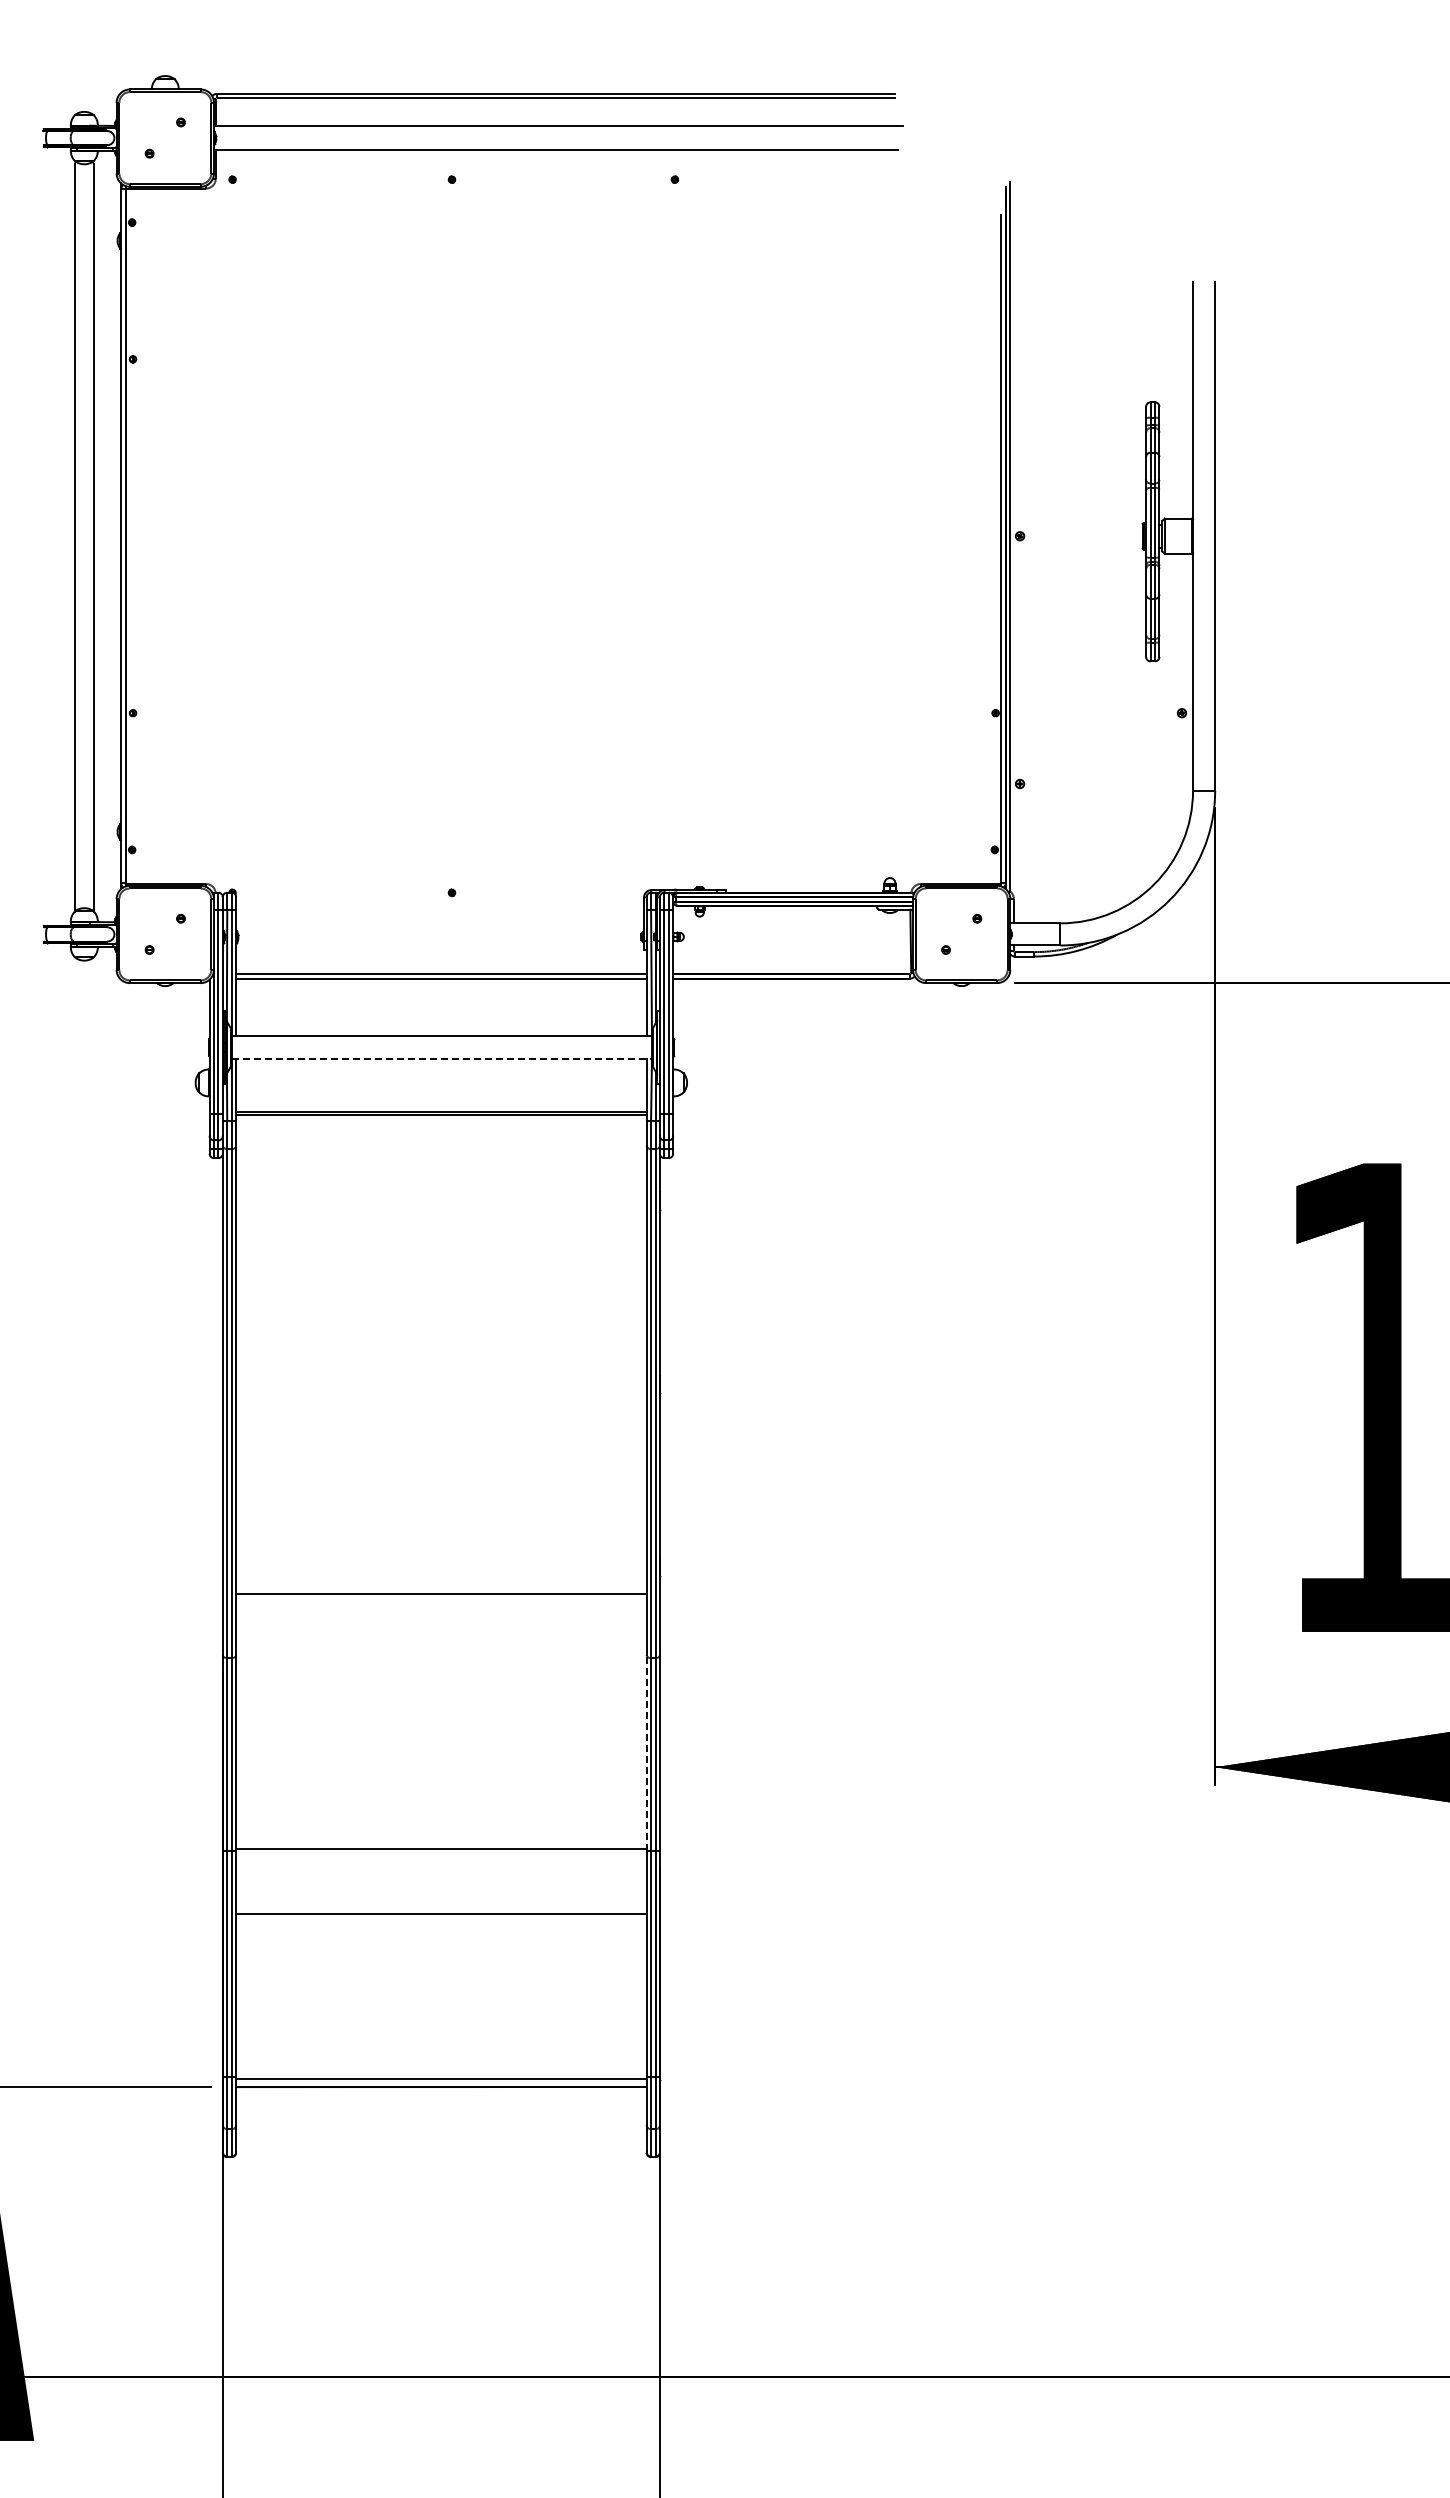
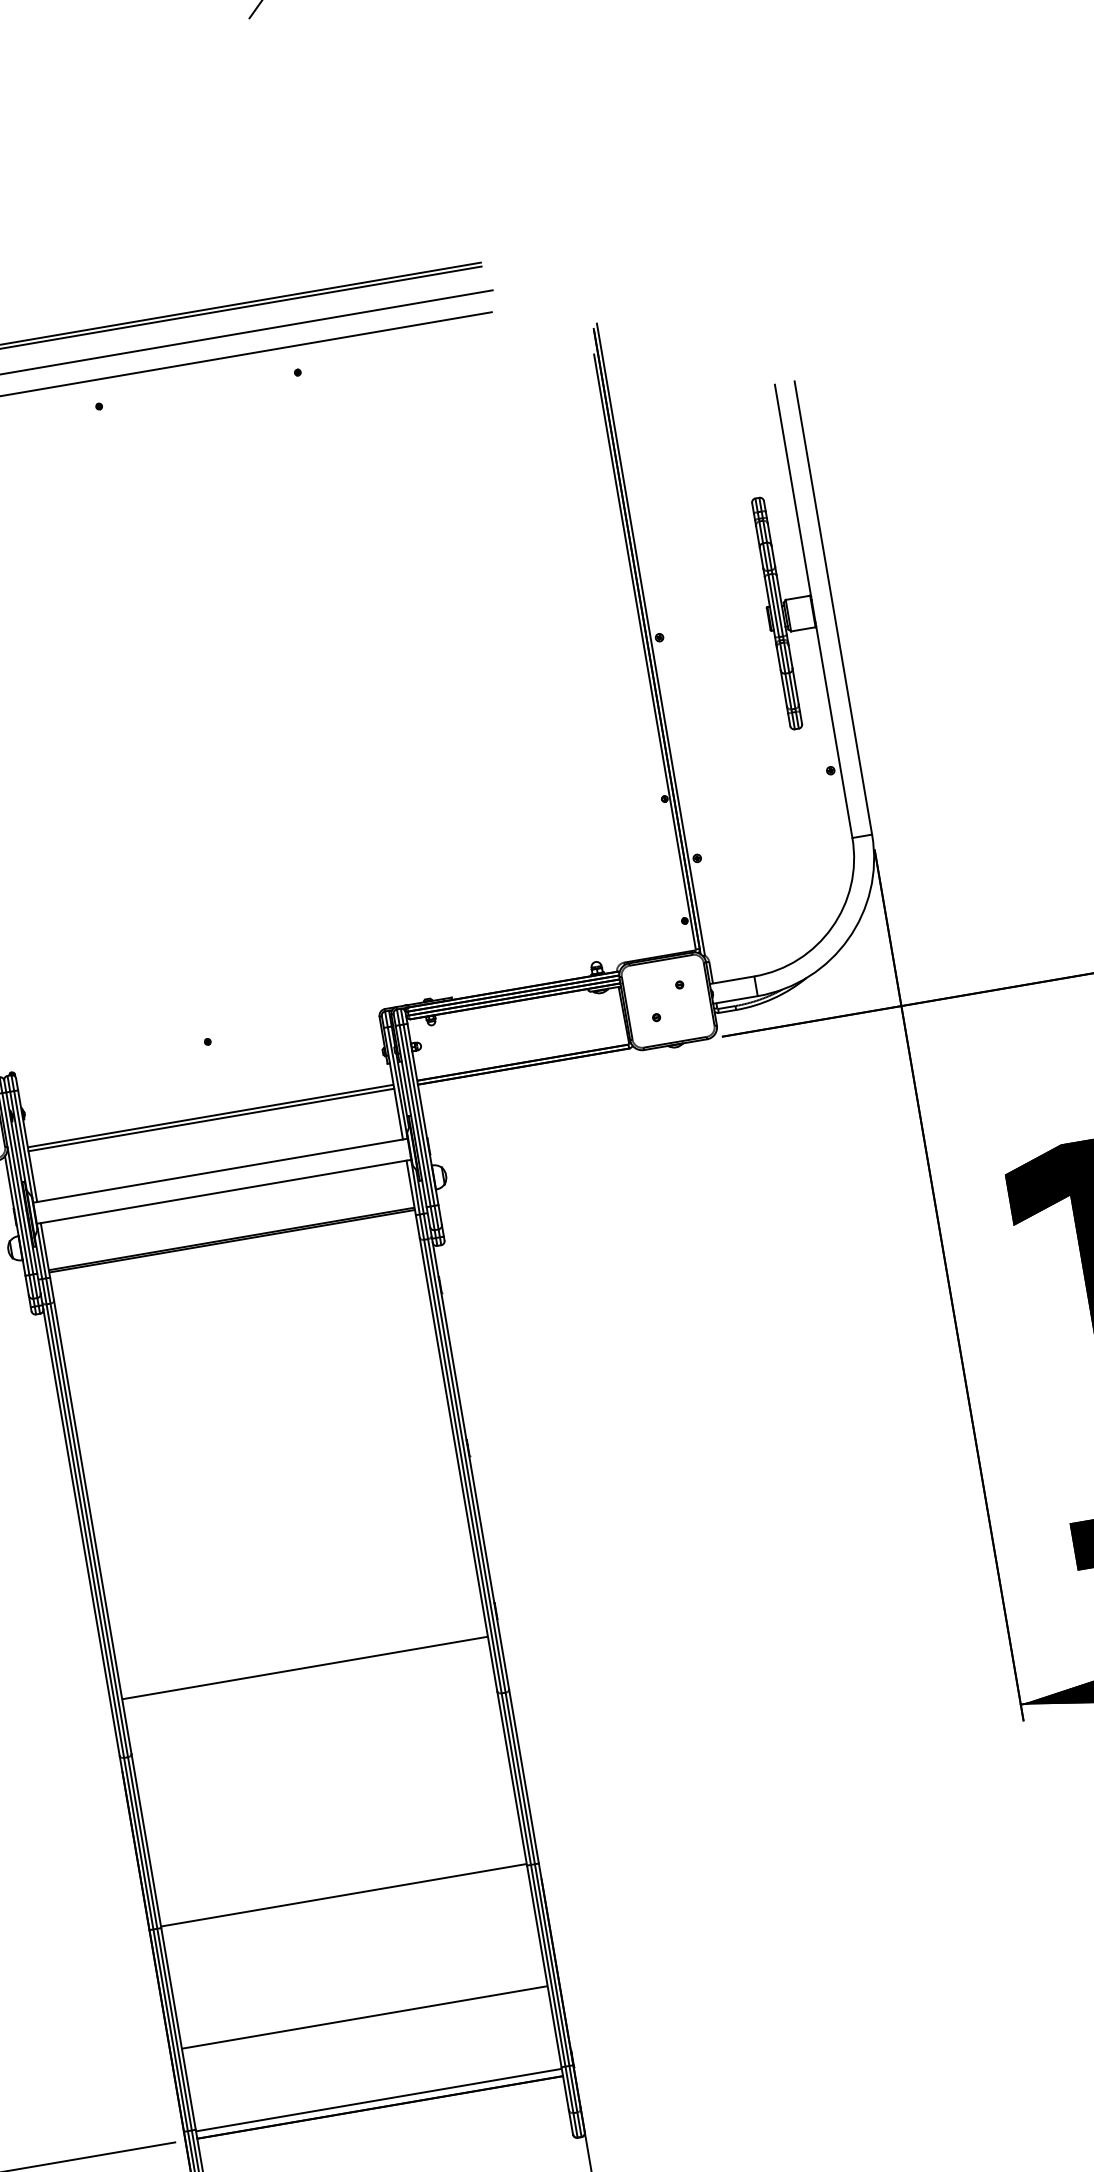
line: (442, 1059) -> (224, 1191), dashed -> solid
line: (646, 1753) -> (512, 1779), dashed -> solid
line: (441, 1914) -> (364, 2017), moved

